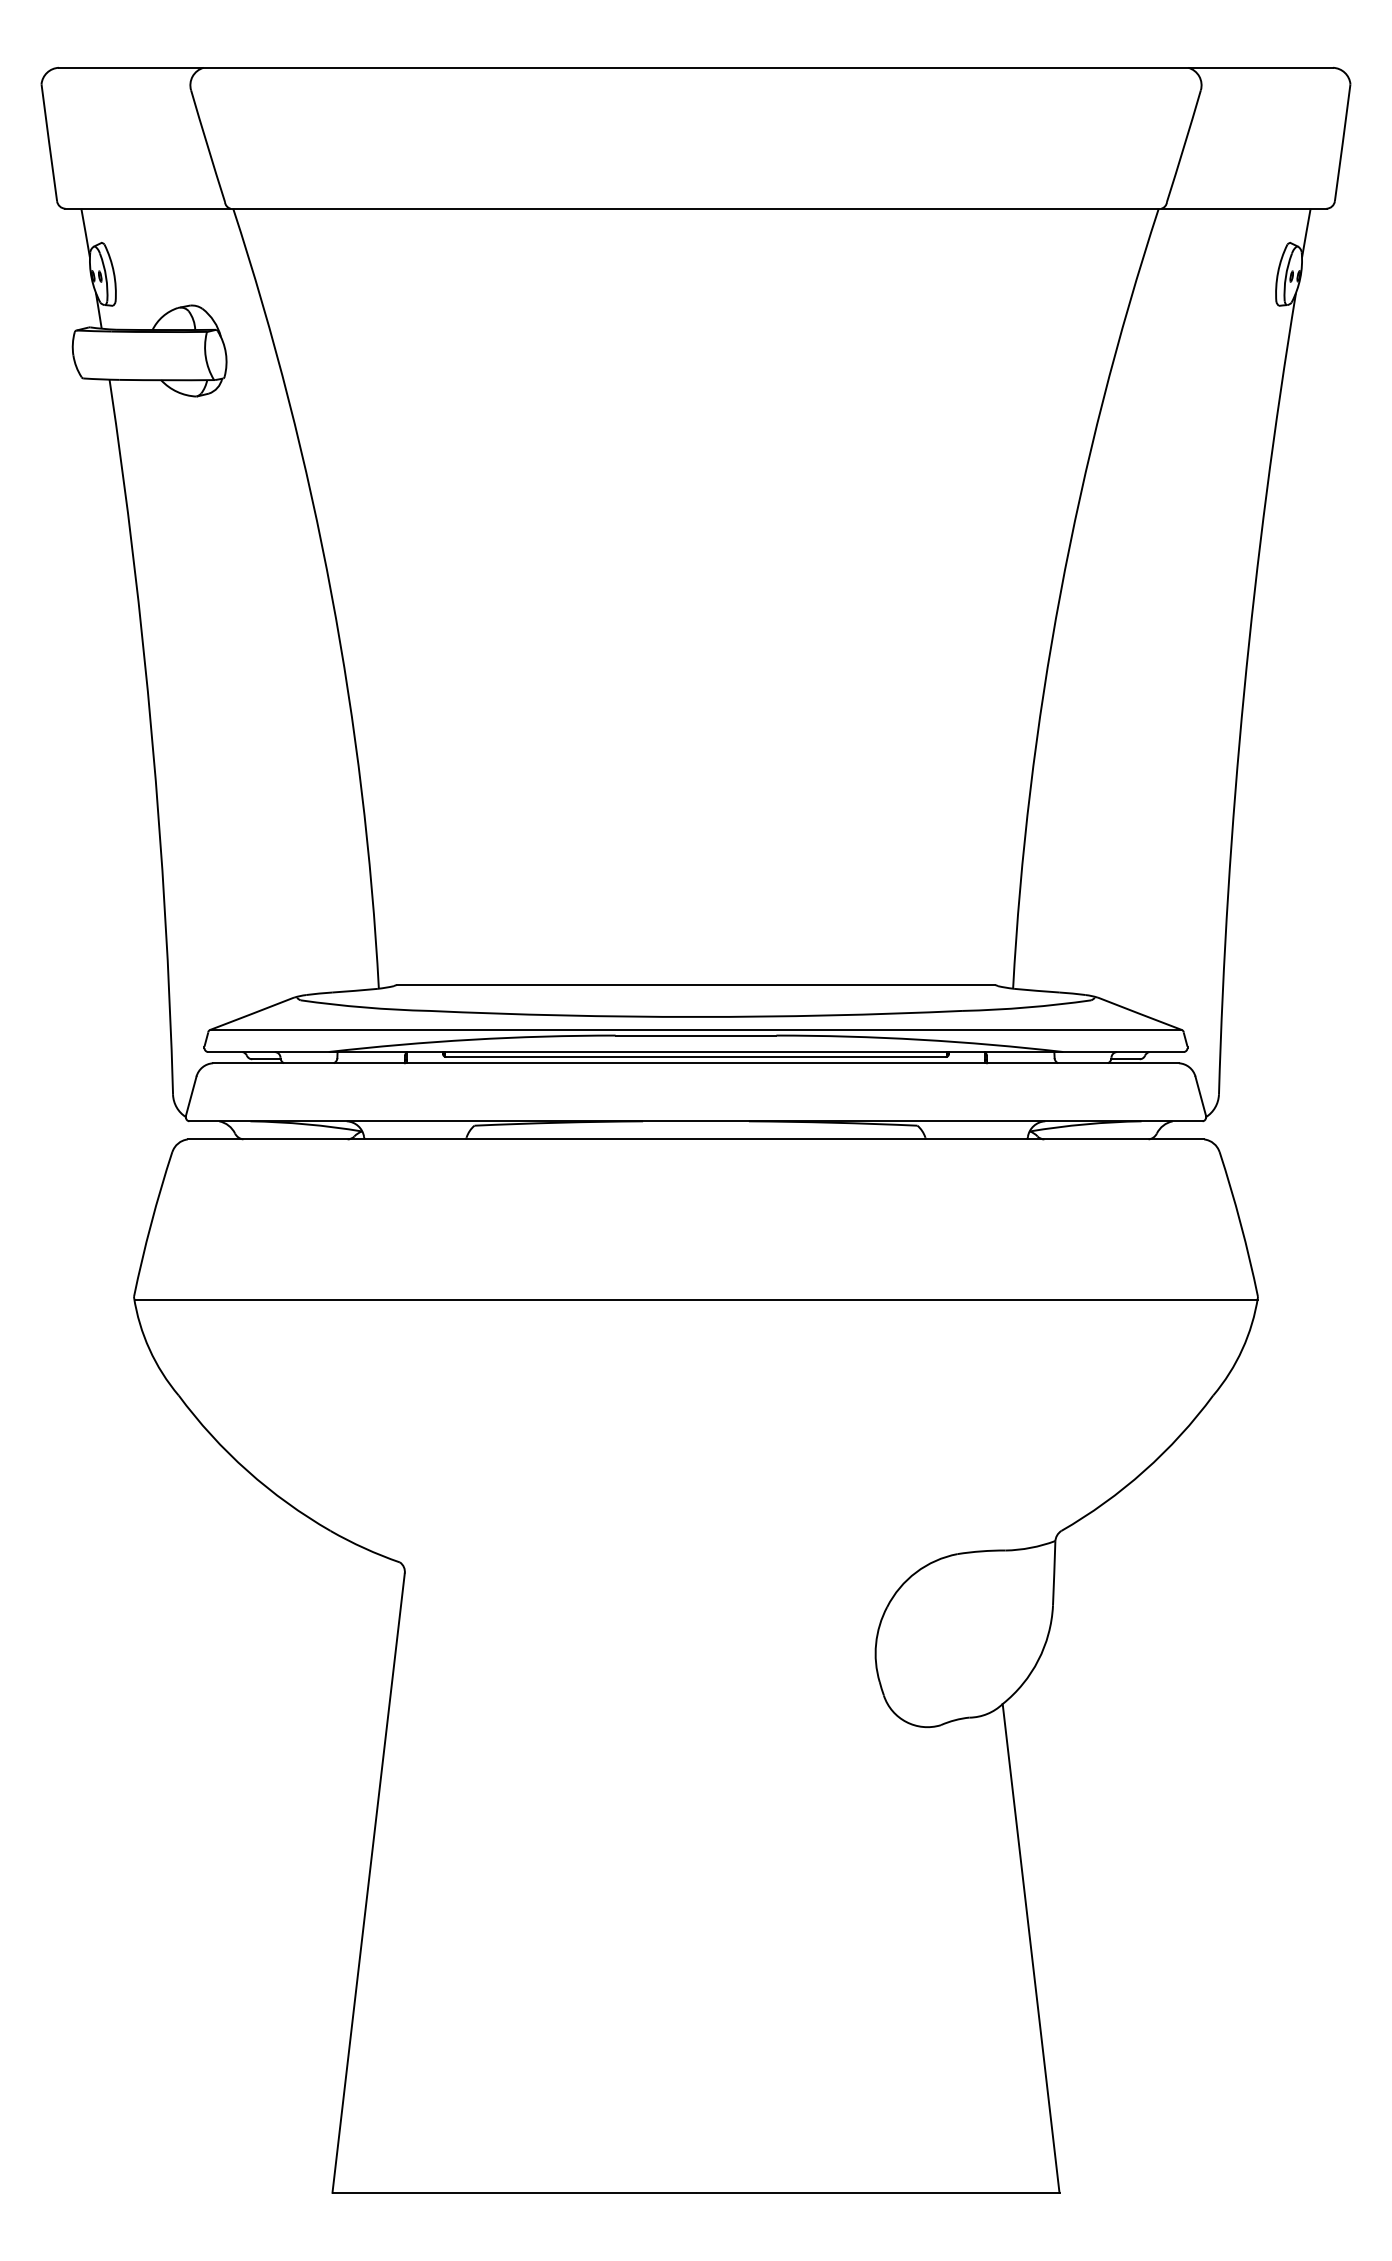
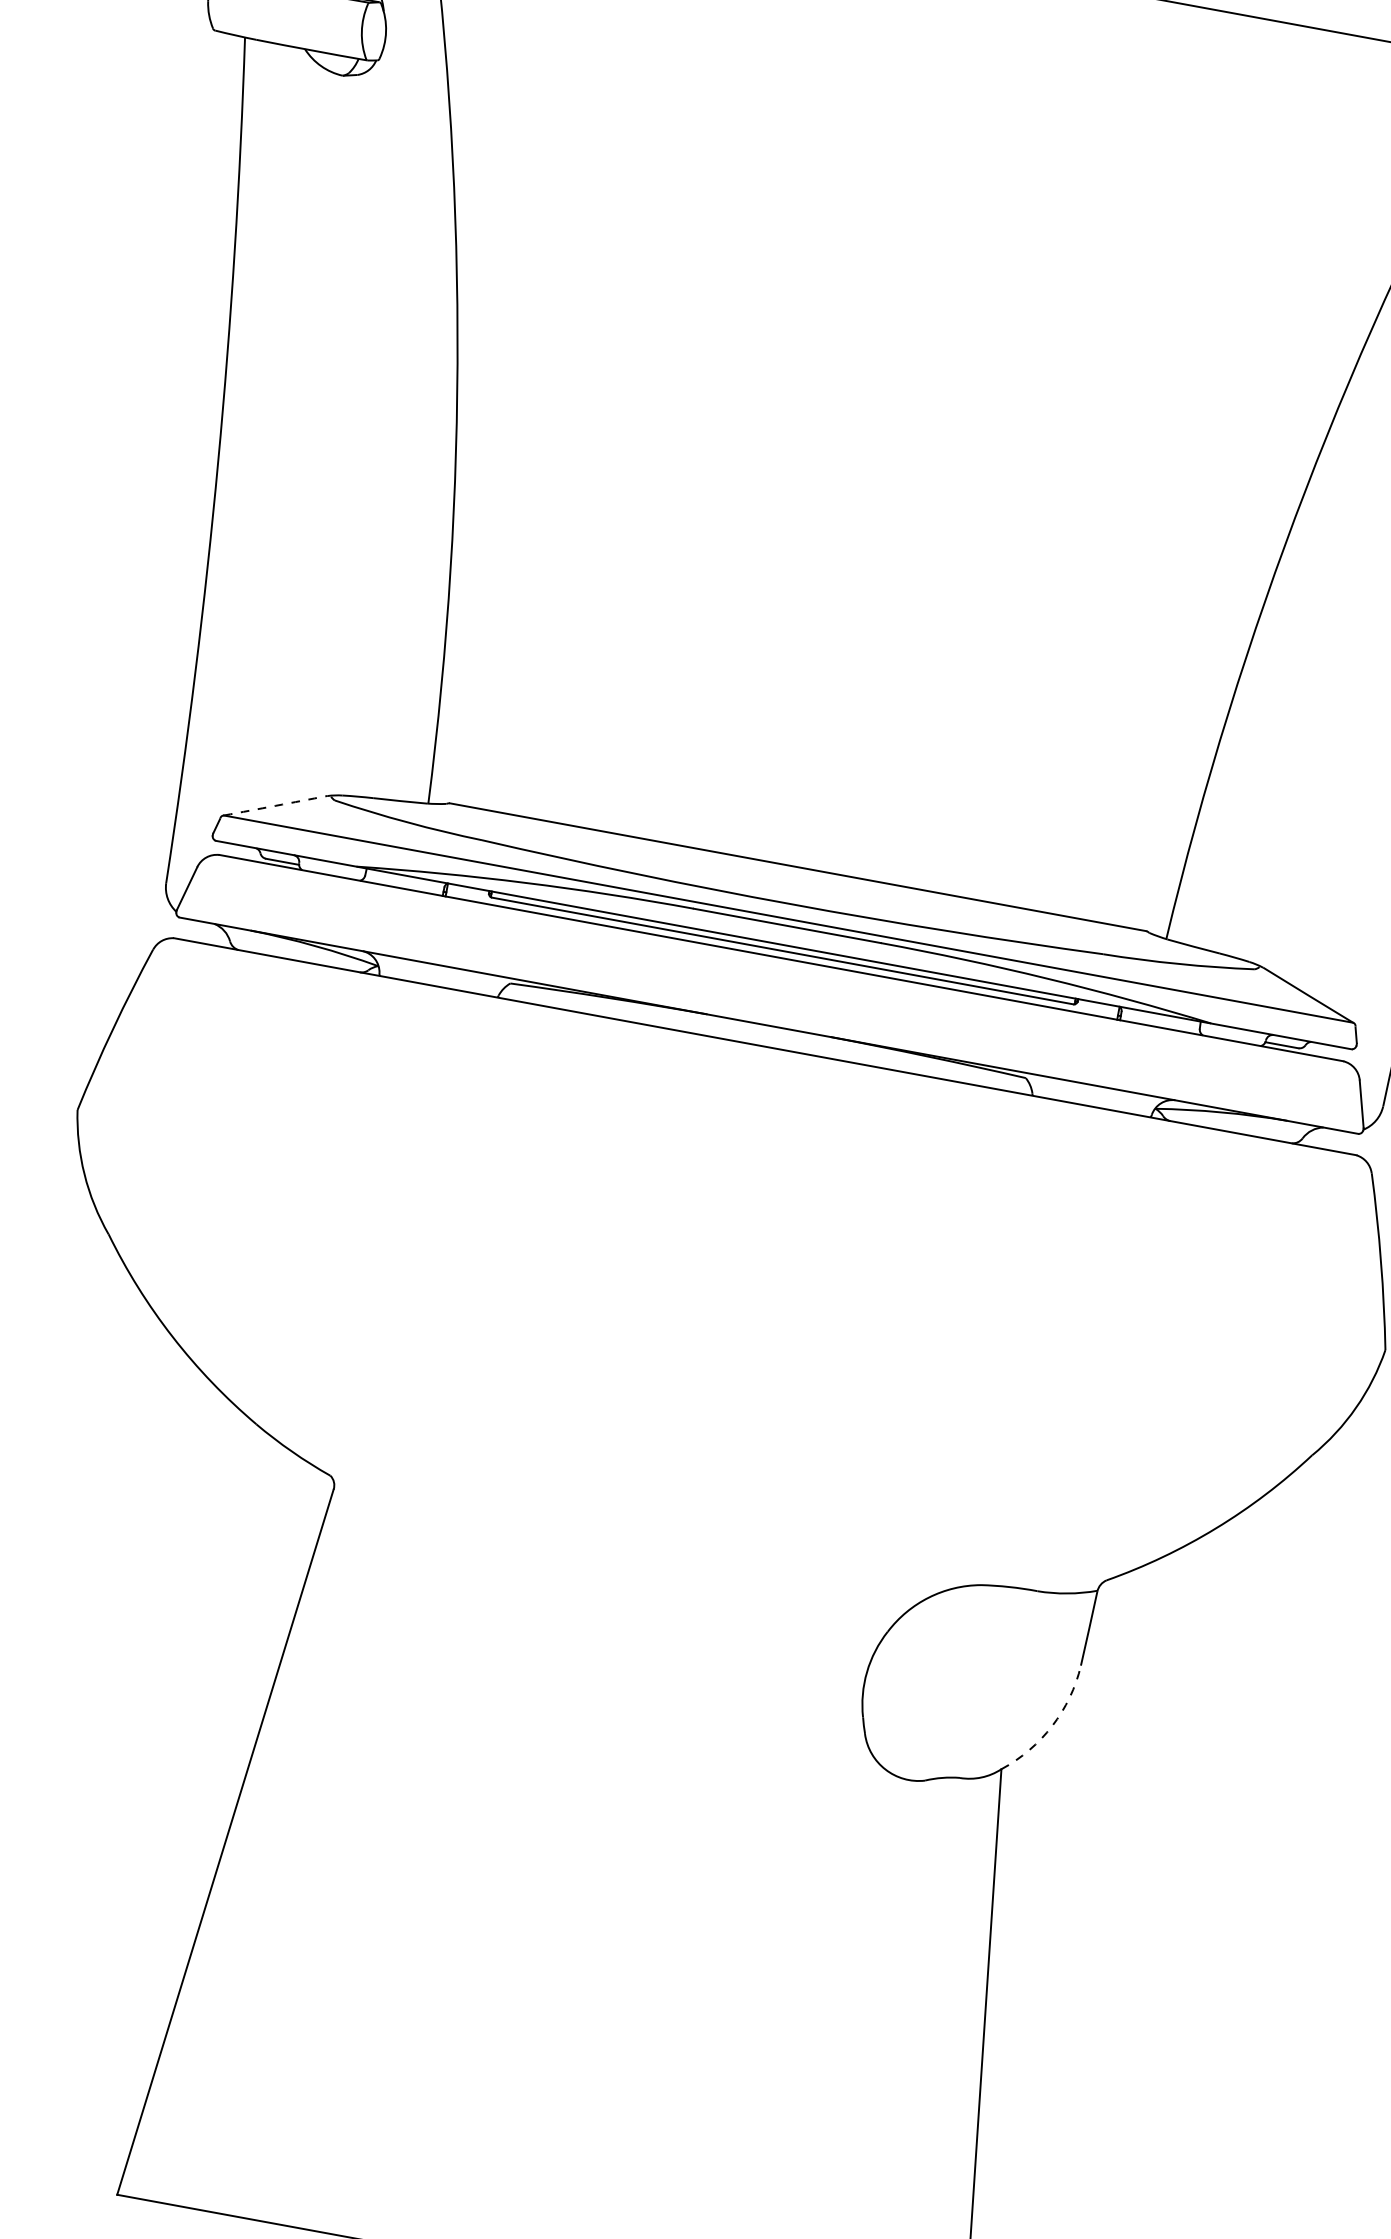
arc: (252, 1013) -> (276, 805), solid -> dashed
line: (695, 1300) -> (730, 1234), removed
arc: (1038, 1660) -> (1052, 1726), solid -> dashed

